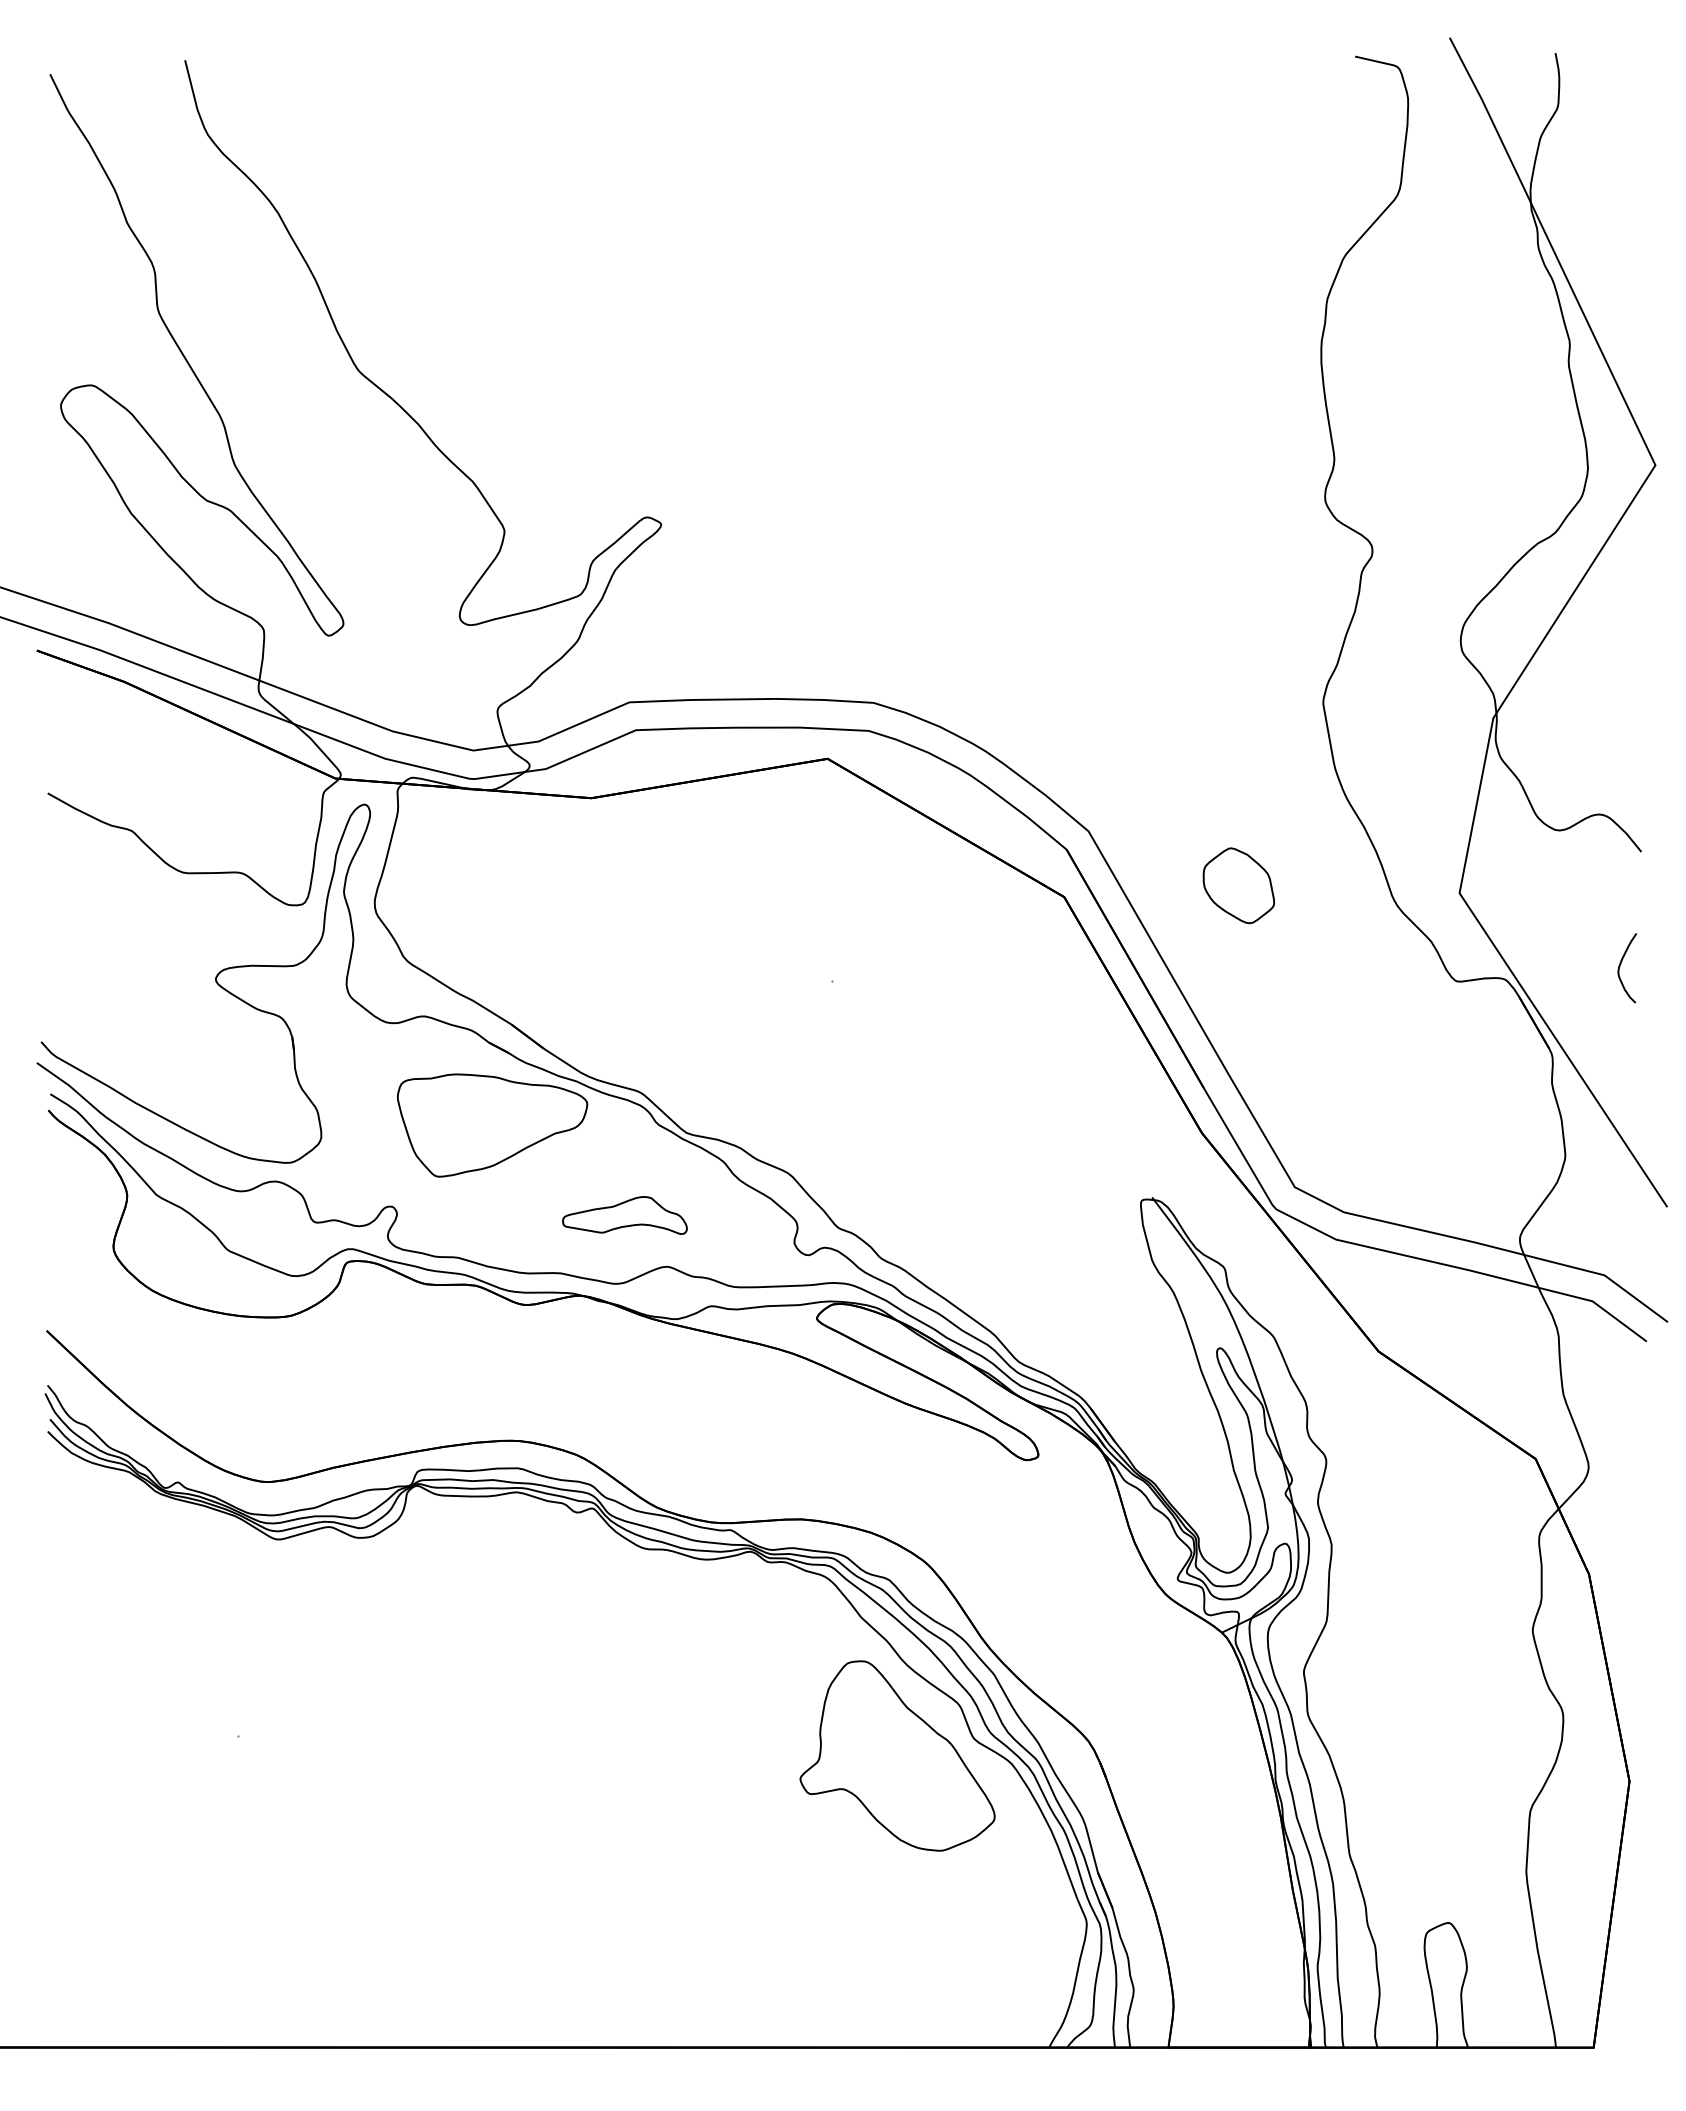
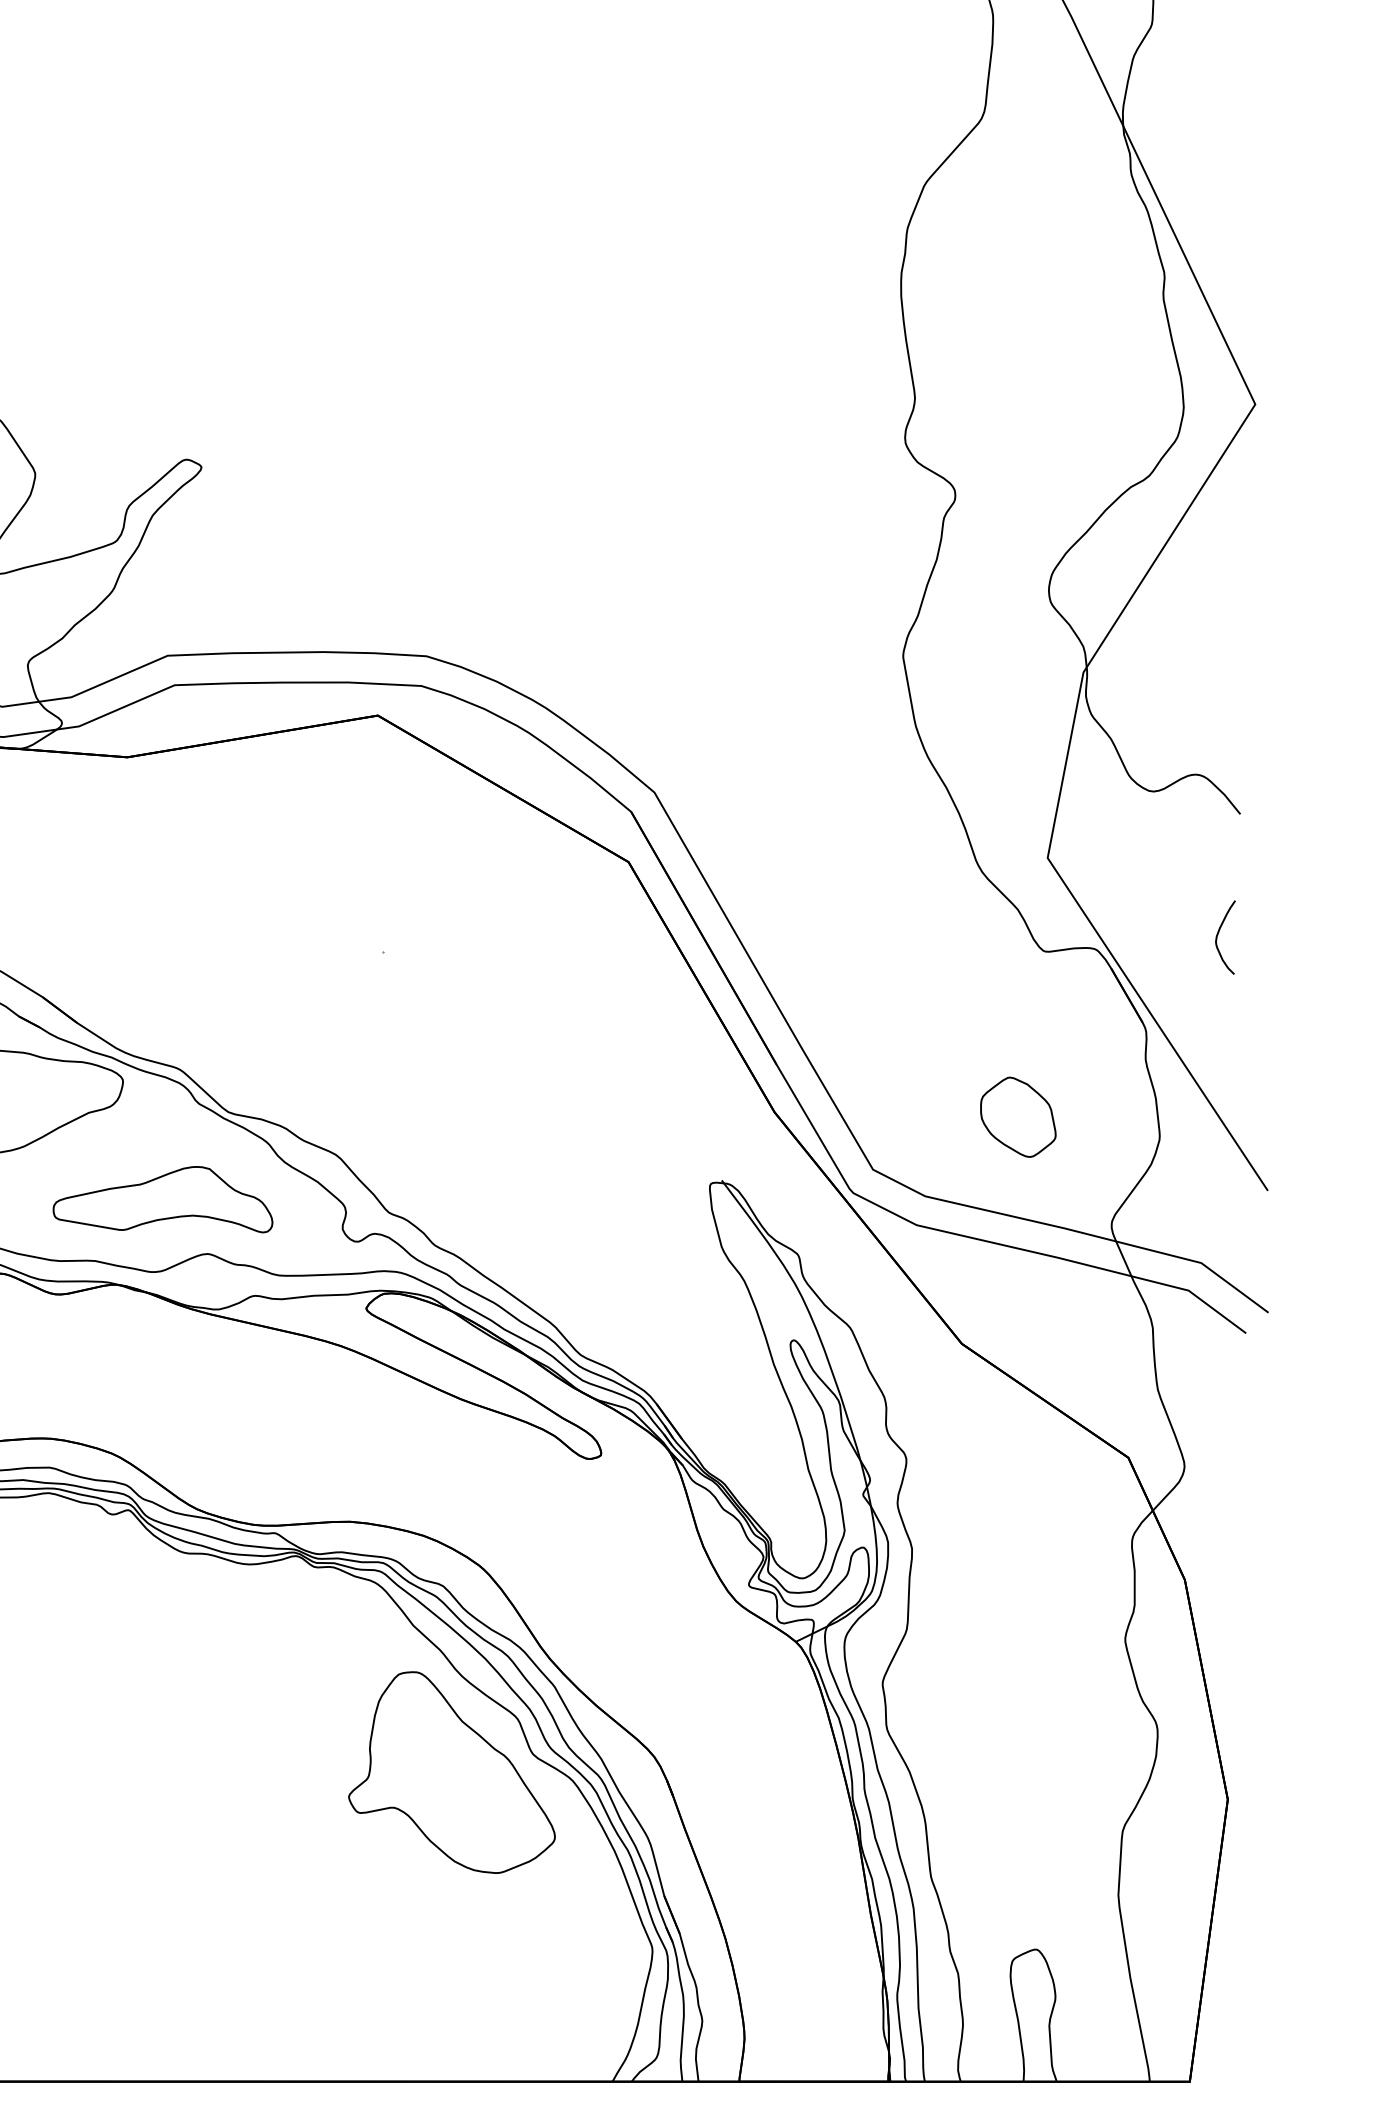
part: (1238, 885) -> (1017, 1116), moved
part: (624, 1215) -> (162, 1199), size x1.67

